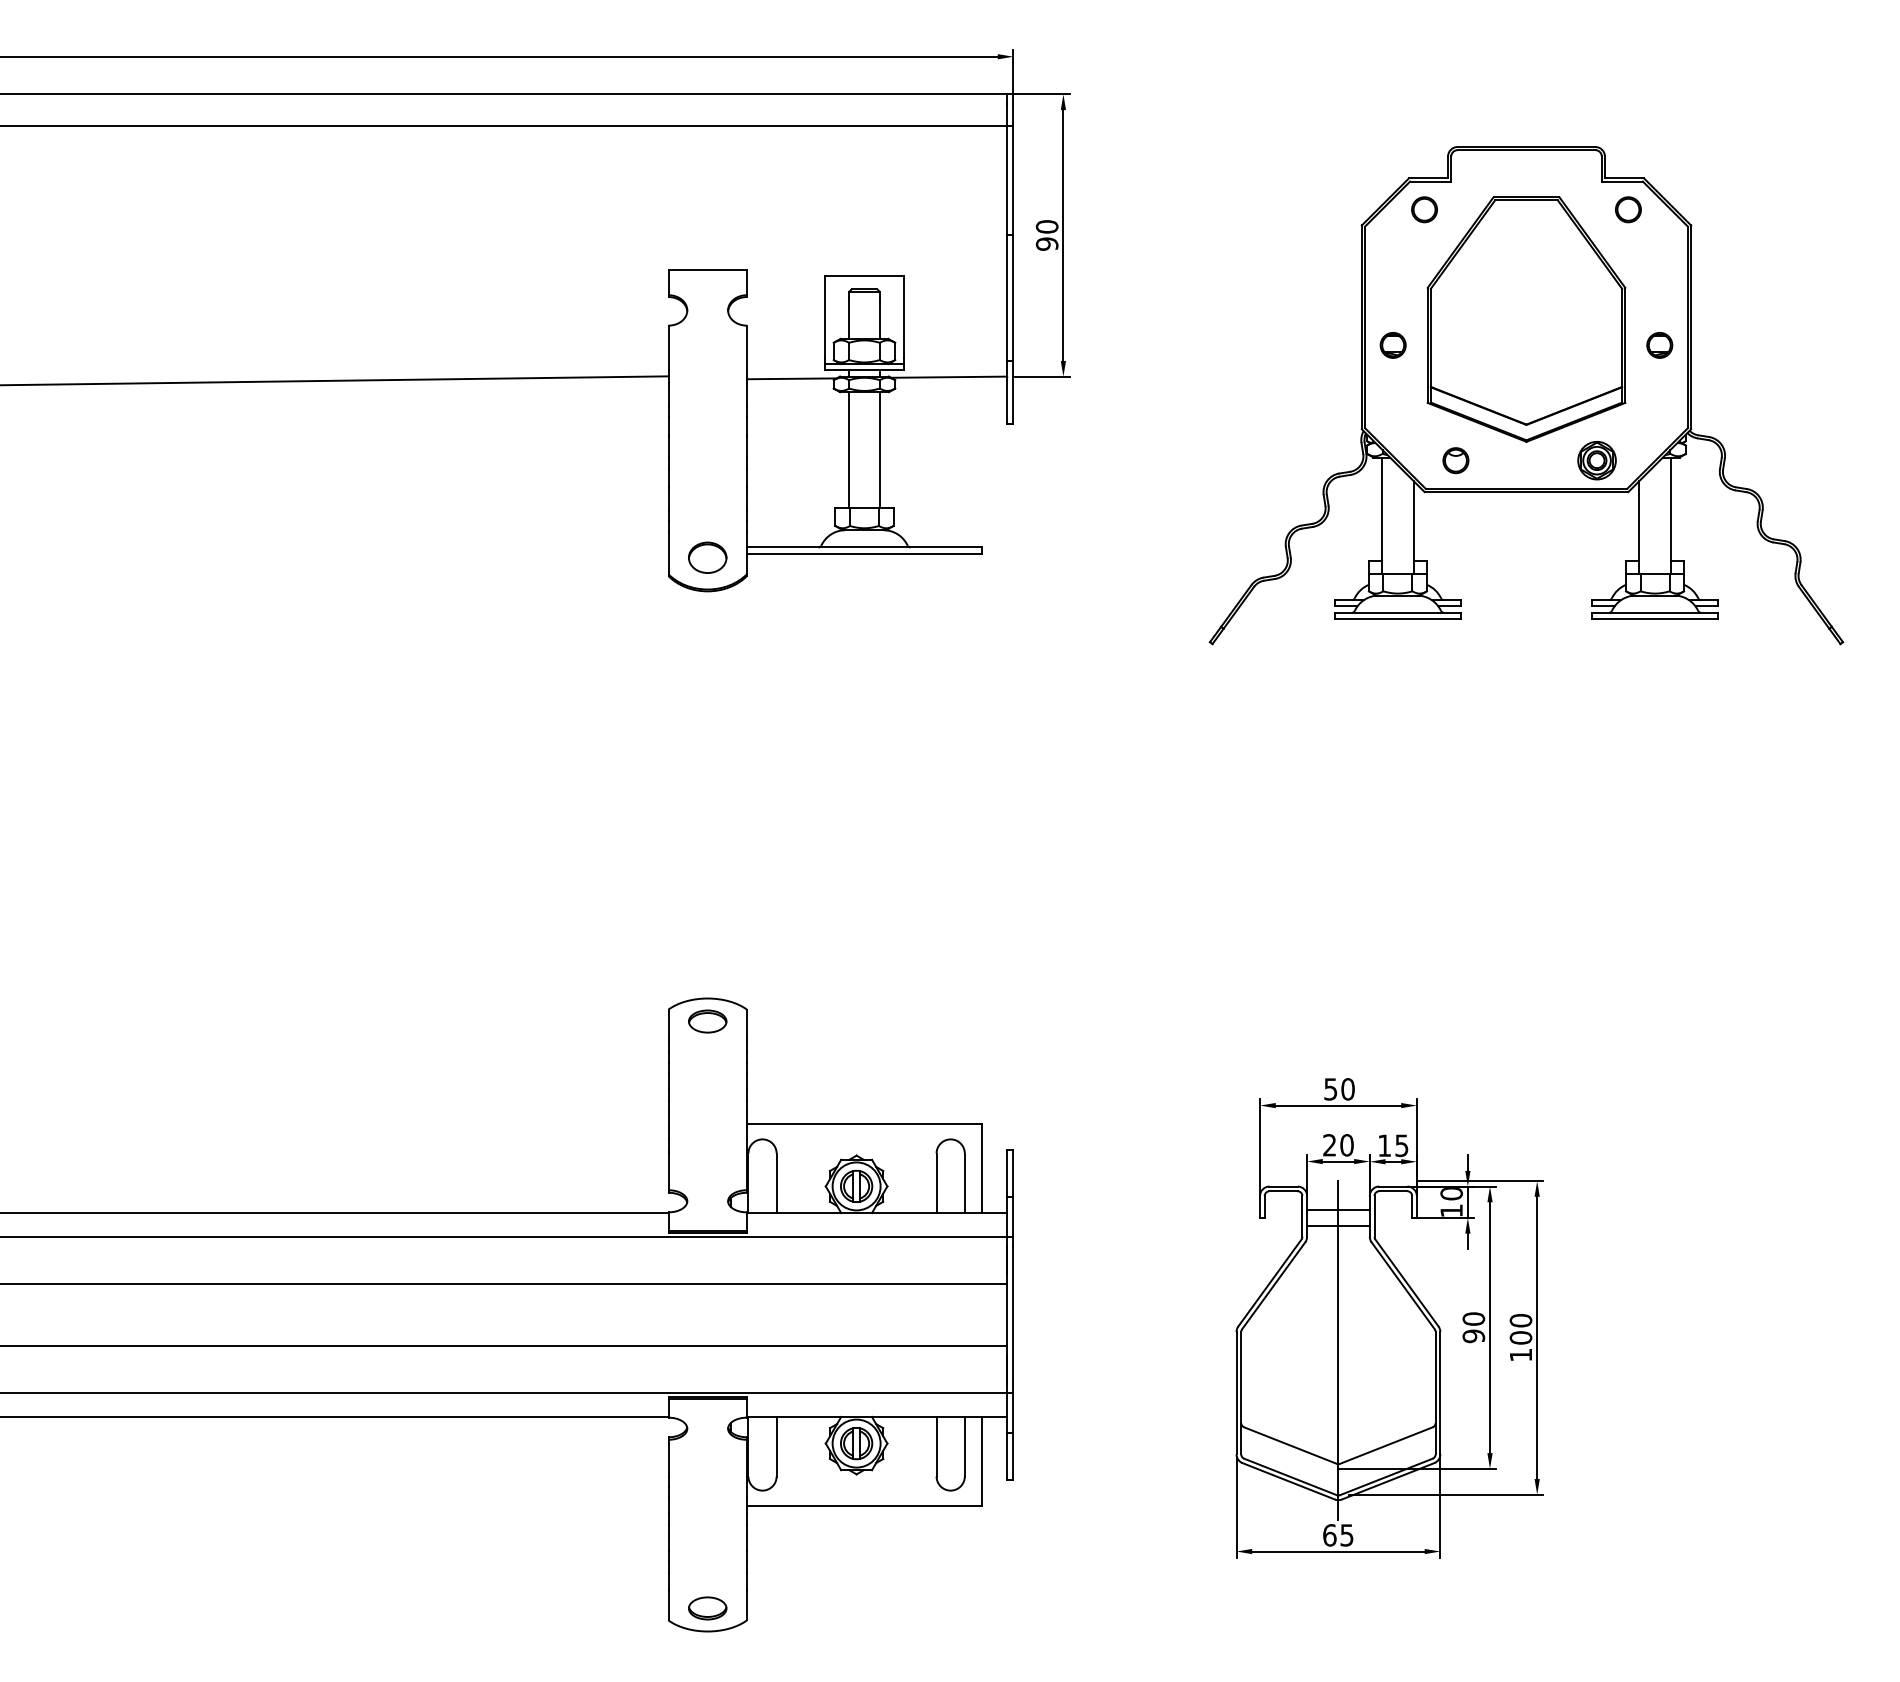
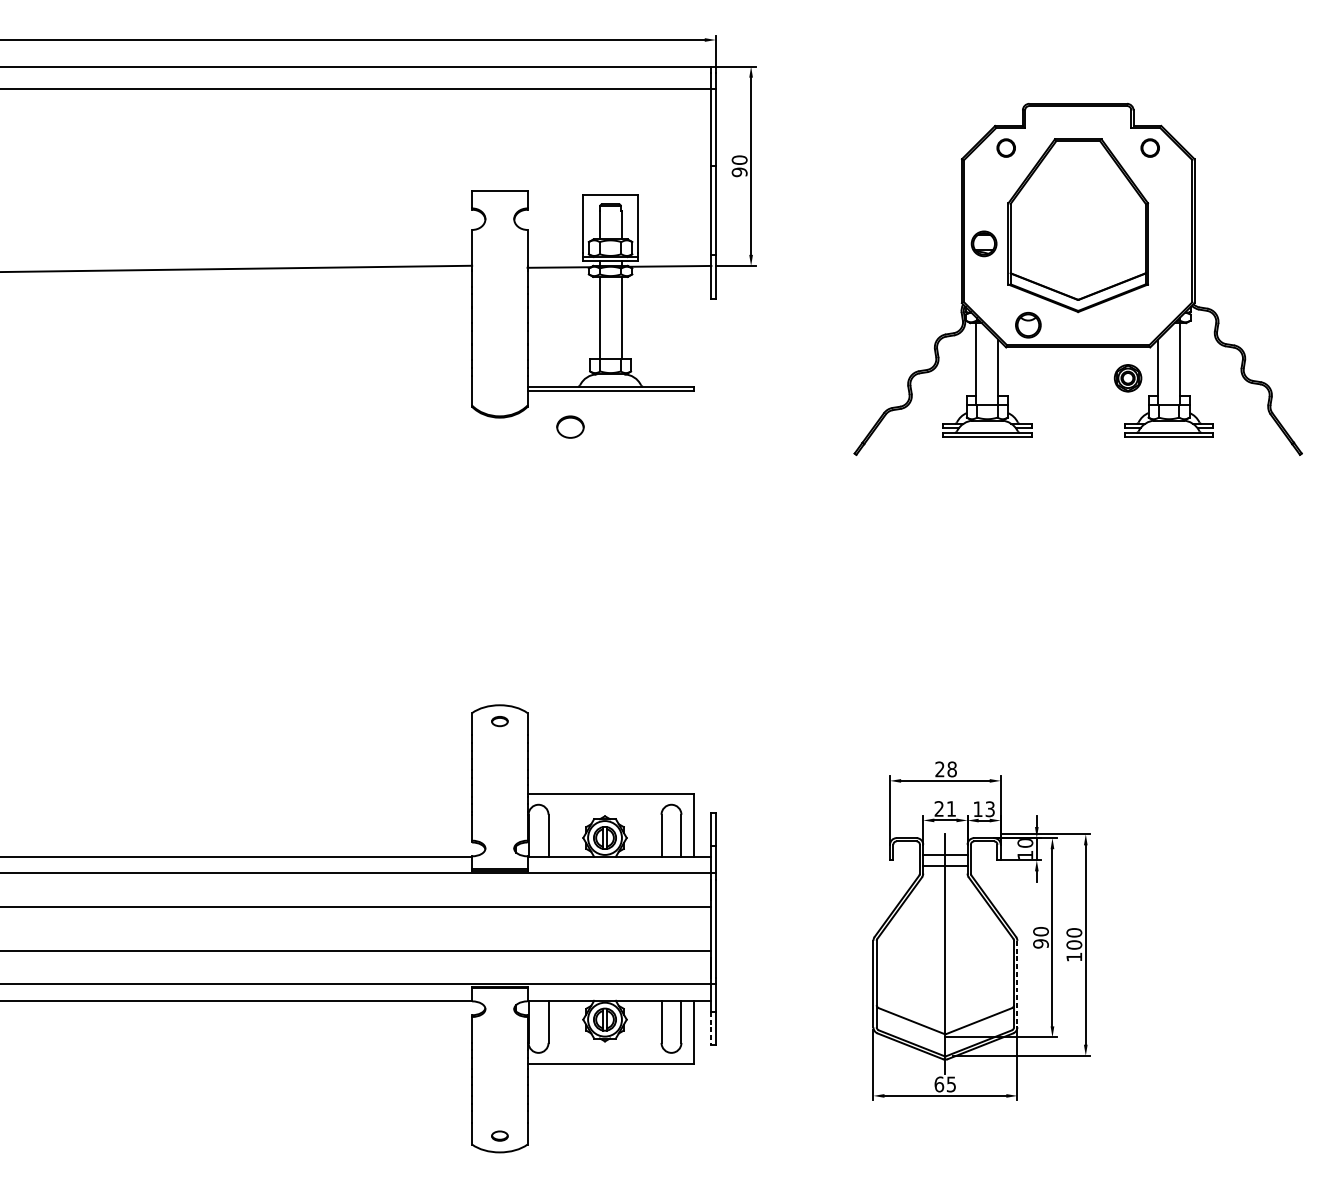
part: (1392, 345) -> (983, 243), size x1.4
part: (1659, 345) -> (1172, 243), removed
part: (1455, 460) -> (1028, 325), size x1.4
part: (1596, 460) -> (1127, 378), moved
part: (707, 557) -> (570, 426), moved
part: (707, 1021) -> (499, 721), size x0.6
text: (1339, 1089) -> (946, 769), 50 -> 28
text: (1346, 1145) -> (951, 809), 20 -> 21
text: (1402, 1145) -> (990, 809), 15 -> 13
line: (1440, 1393) -> (1017, 984), solid -> dashed
line: (1007, 1456) -> (711, 1028), solid -> dashed
part: (707, 1608) -> (499, 1136), size x0.6

